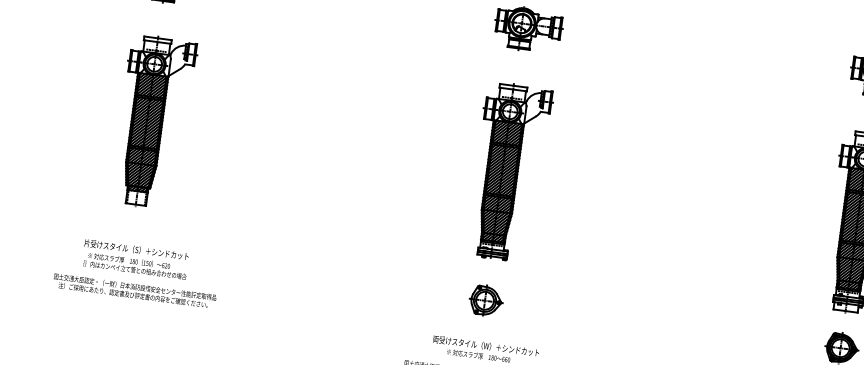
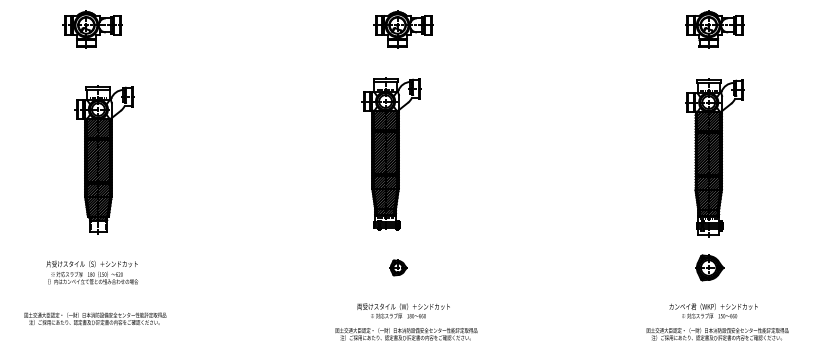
part: (153, 122) -> (104, 159), moved
part: (509, 172) -> (391, 153), moved
text: (134, 290) -> (95, 318), moved
part: (486, 300) -> (398, 267), size x0.6

